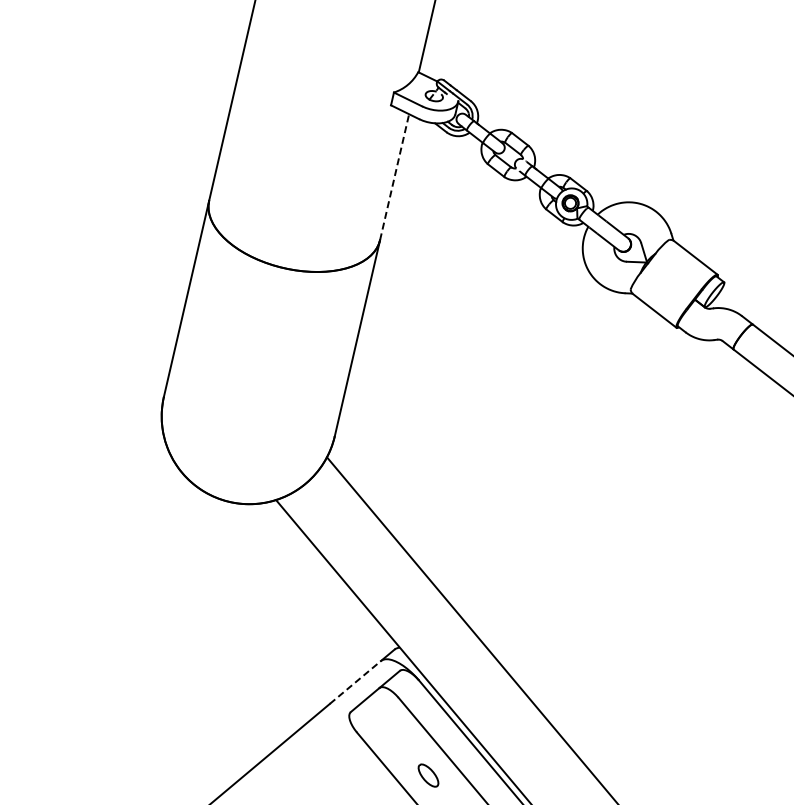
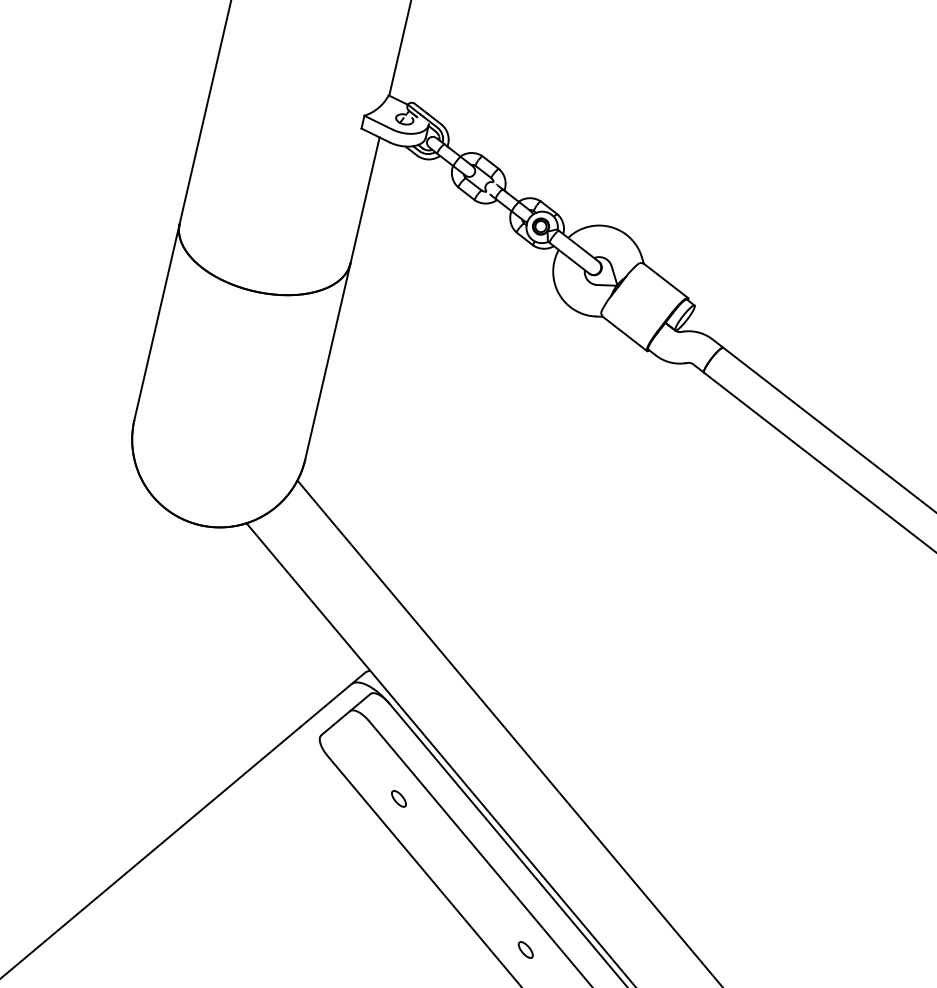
line: (395, 177) -> (365, 200), dashed -> solid
line: (356, 682) -> (326, 705), dashed -> solid
part: (428, 775) -> (398, 798), size x0.71

